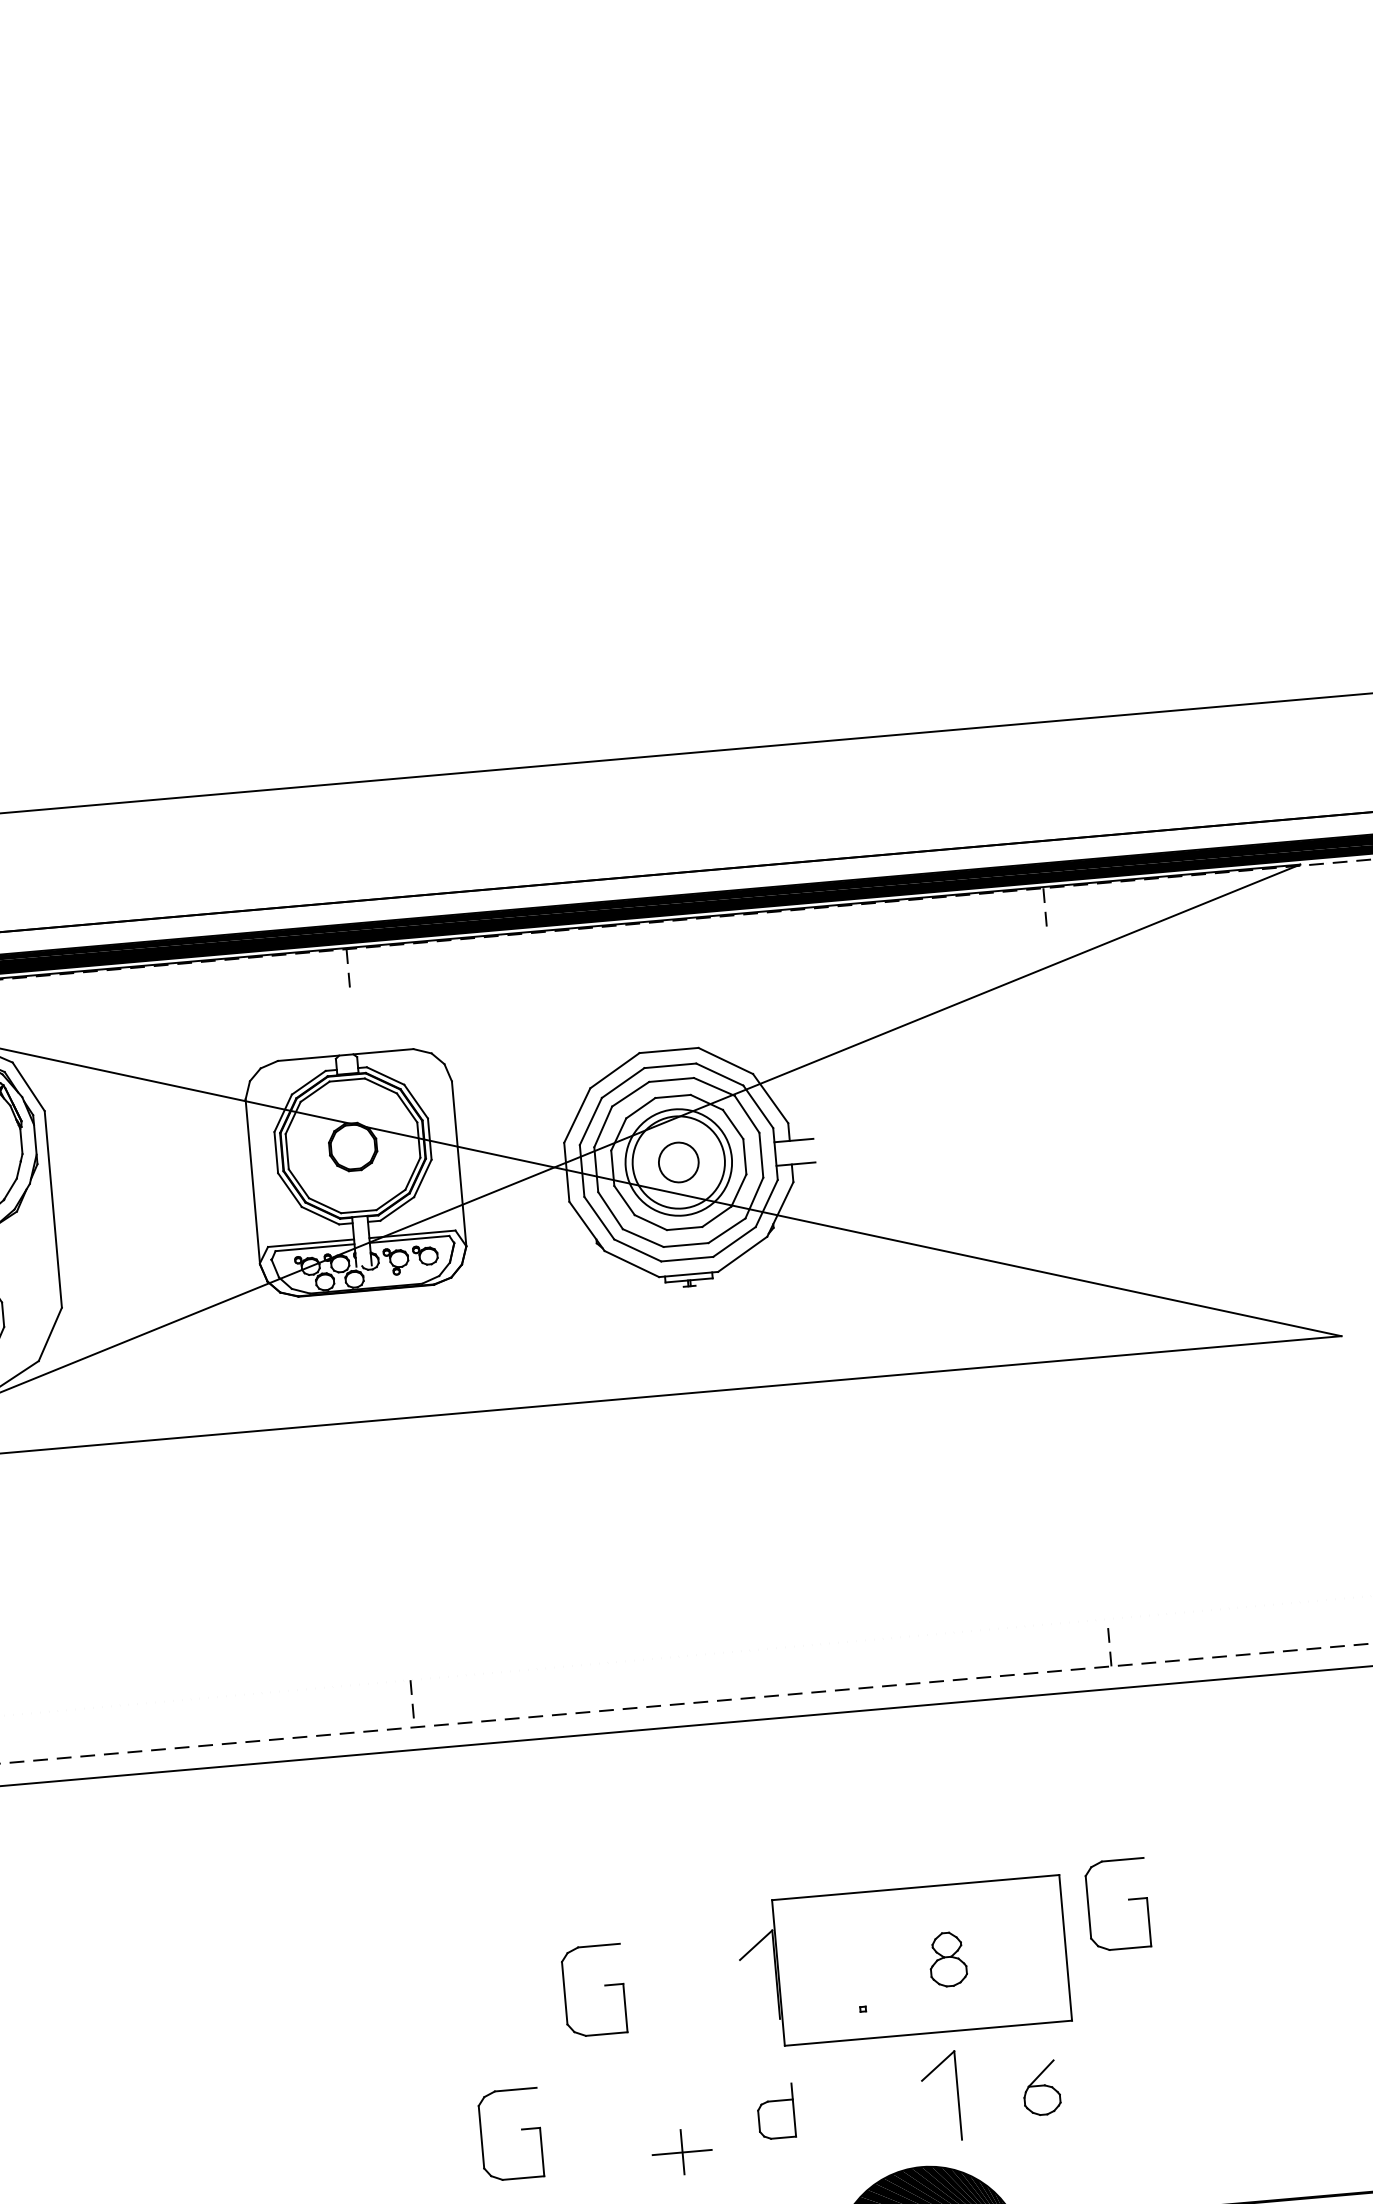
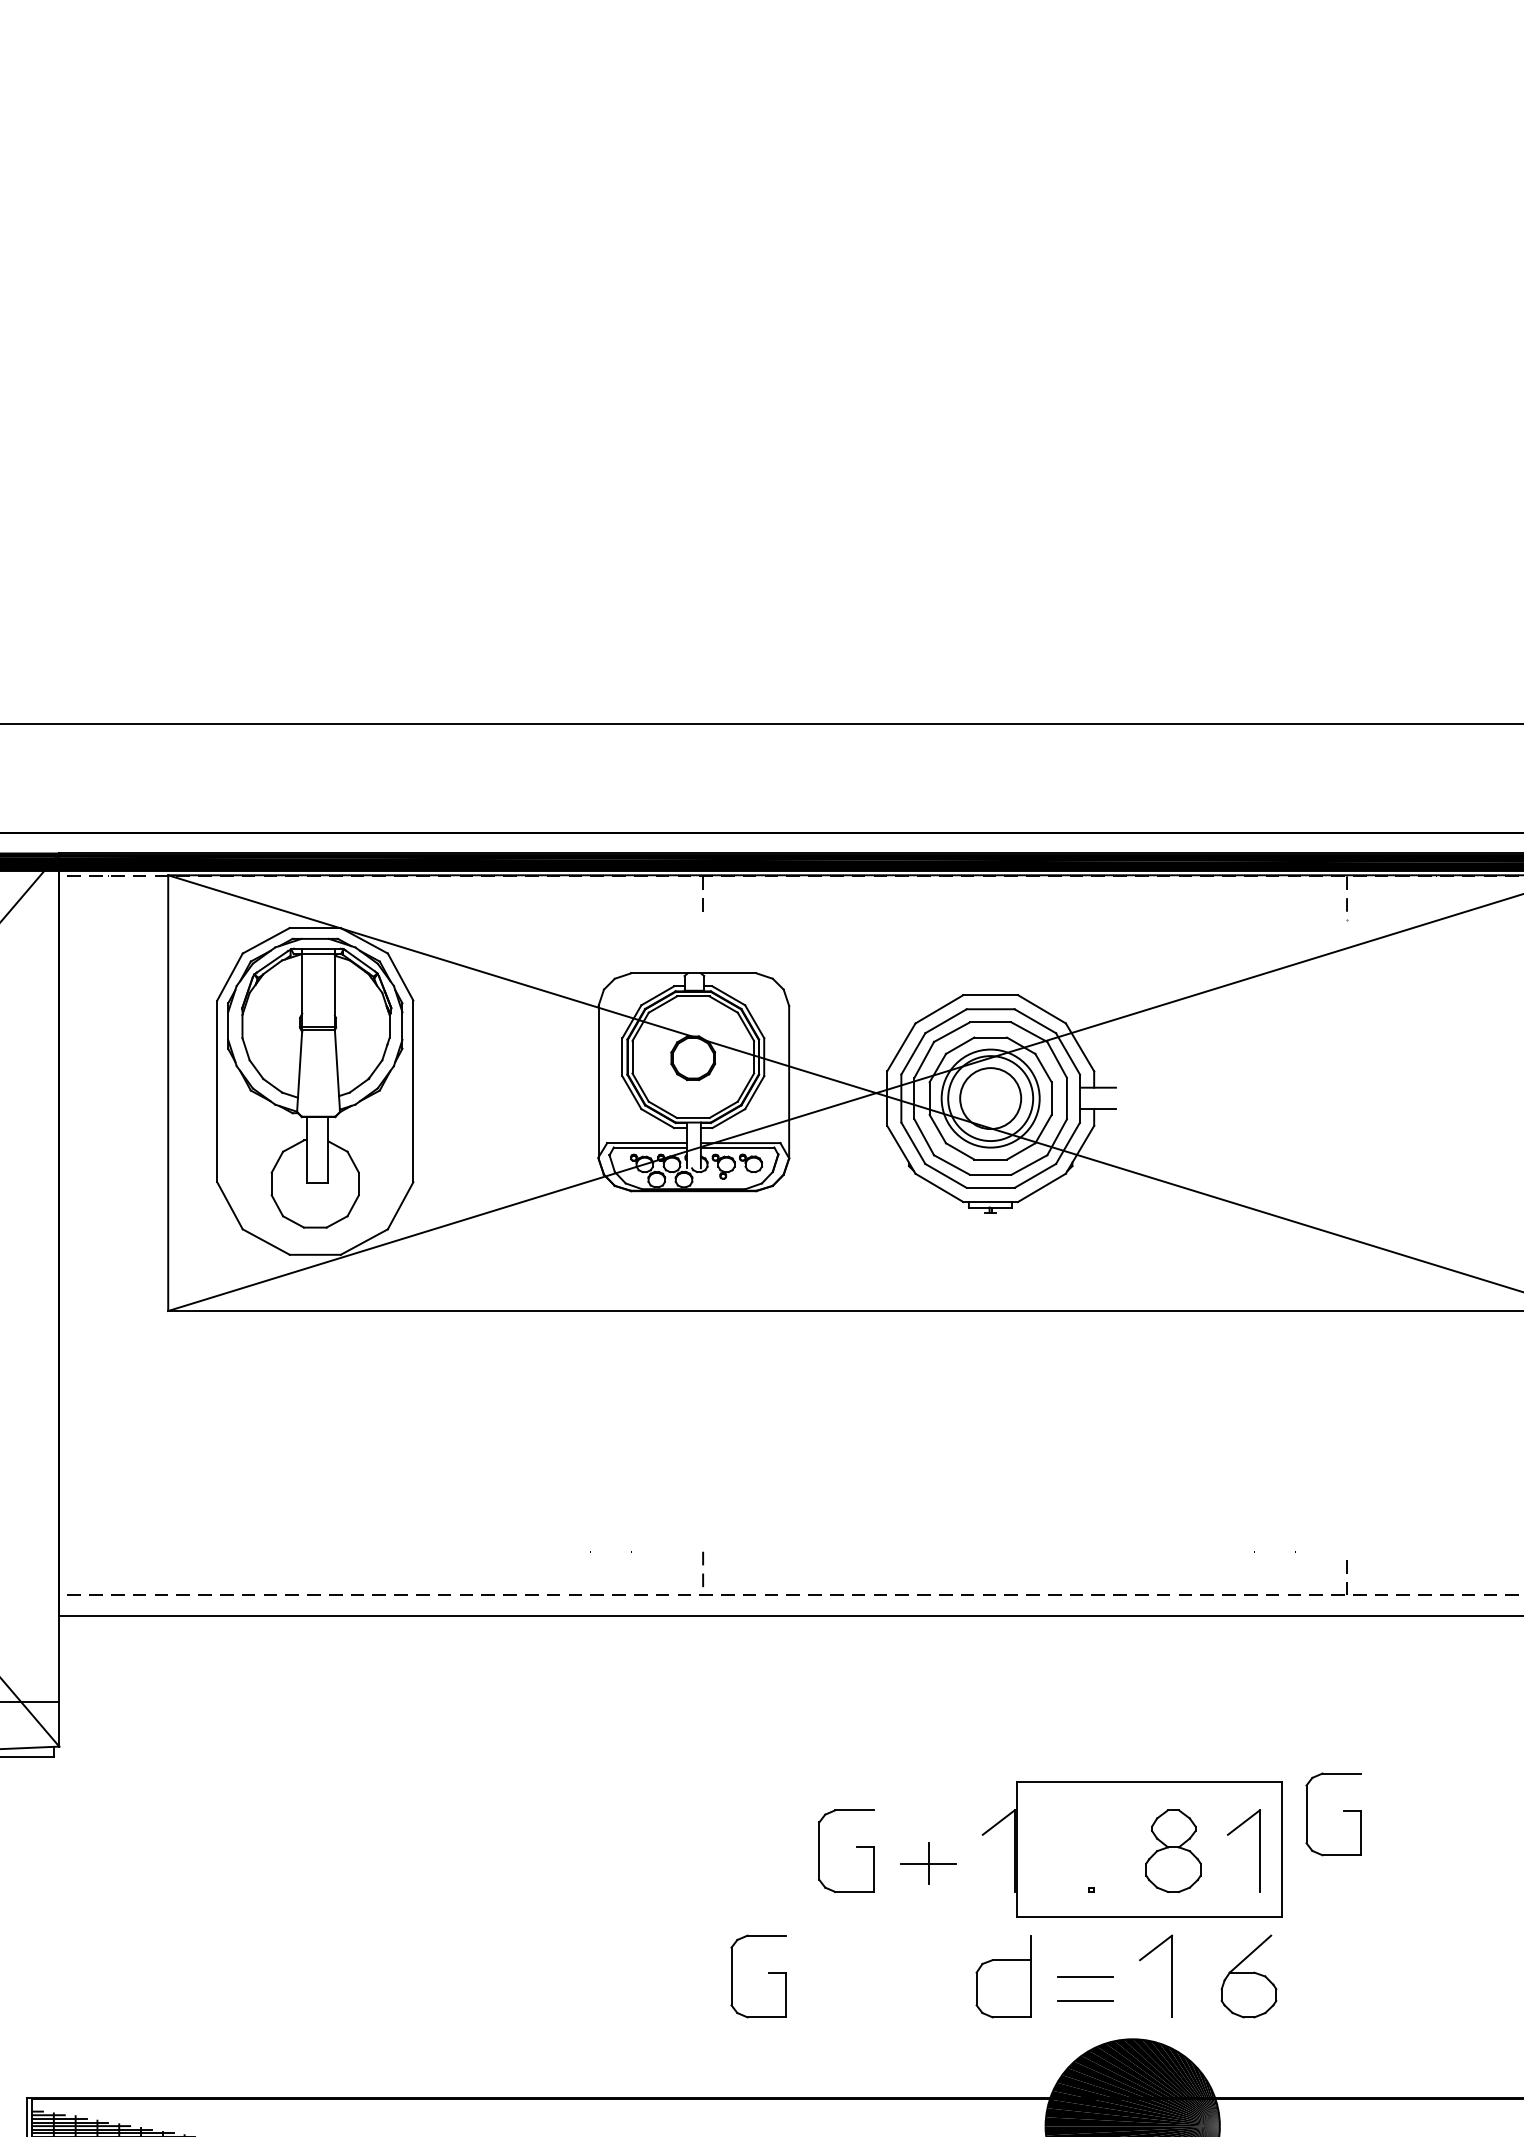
circle: (678, 1162) -> (990, 1098), size x1.67
part: (1040, 1950) -> (1259, 1850), added
part: (947, 1958) -> (1173, 1850), size x1.67
part: (1040, 2088) -> (1248, 1976), size x1.67
line: (864, 2103) -> (1085, 1976), added
part: (775, 2111) -> (1003, 1976), size x1.67
line: (866, 2130) -> (1085, 2001), added
part: (682, 2152) -> (928, 1863), moved

